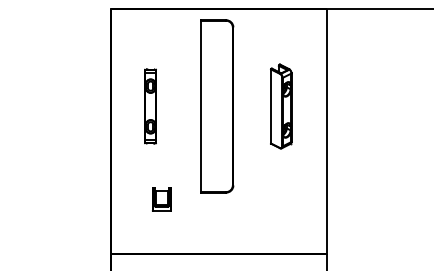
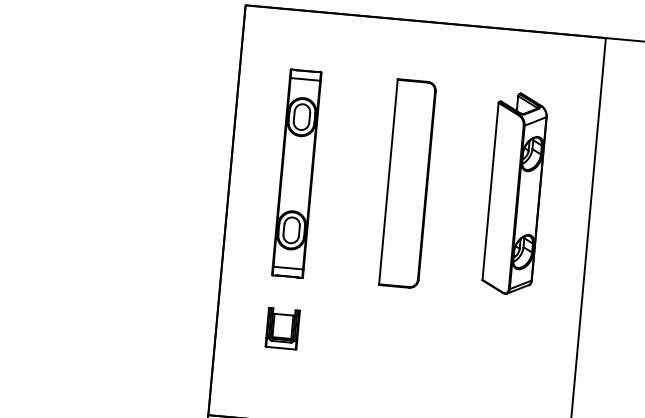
part: (150, 106) -> (296, 173), size x1.67
part: (217, 106) -> (408, 183), size x0.71
part: (280, 106) -> (513, 193), size x1.43
part: (161, 199) -> (282, 329), moved

